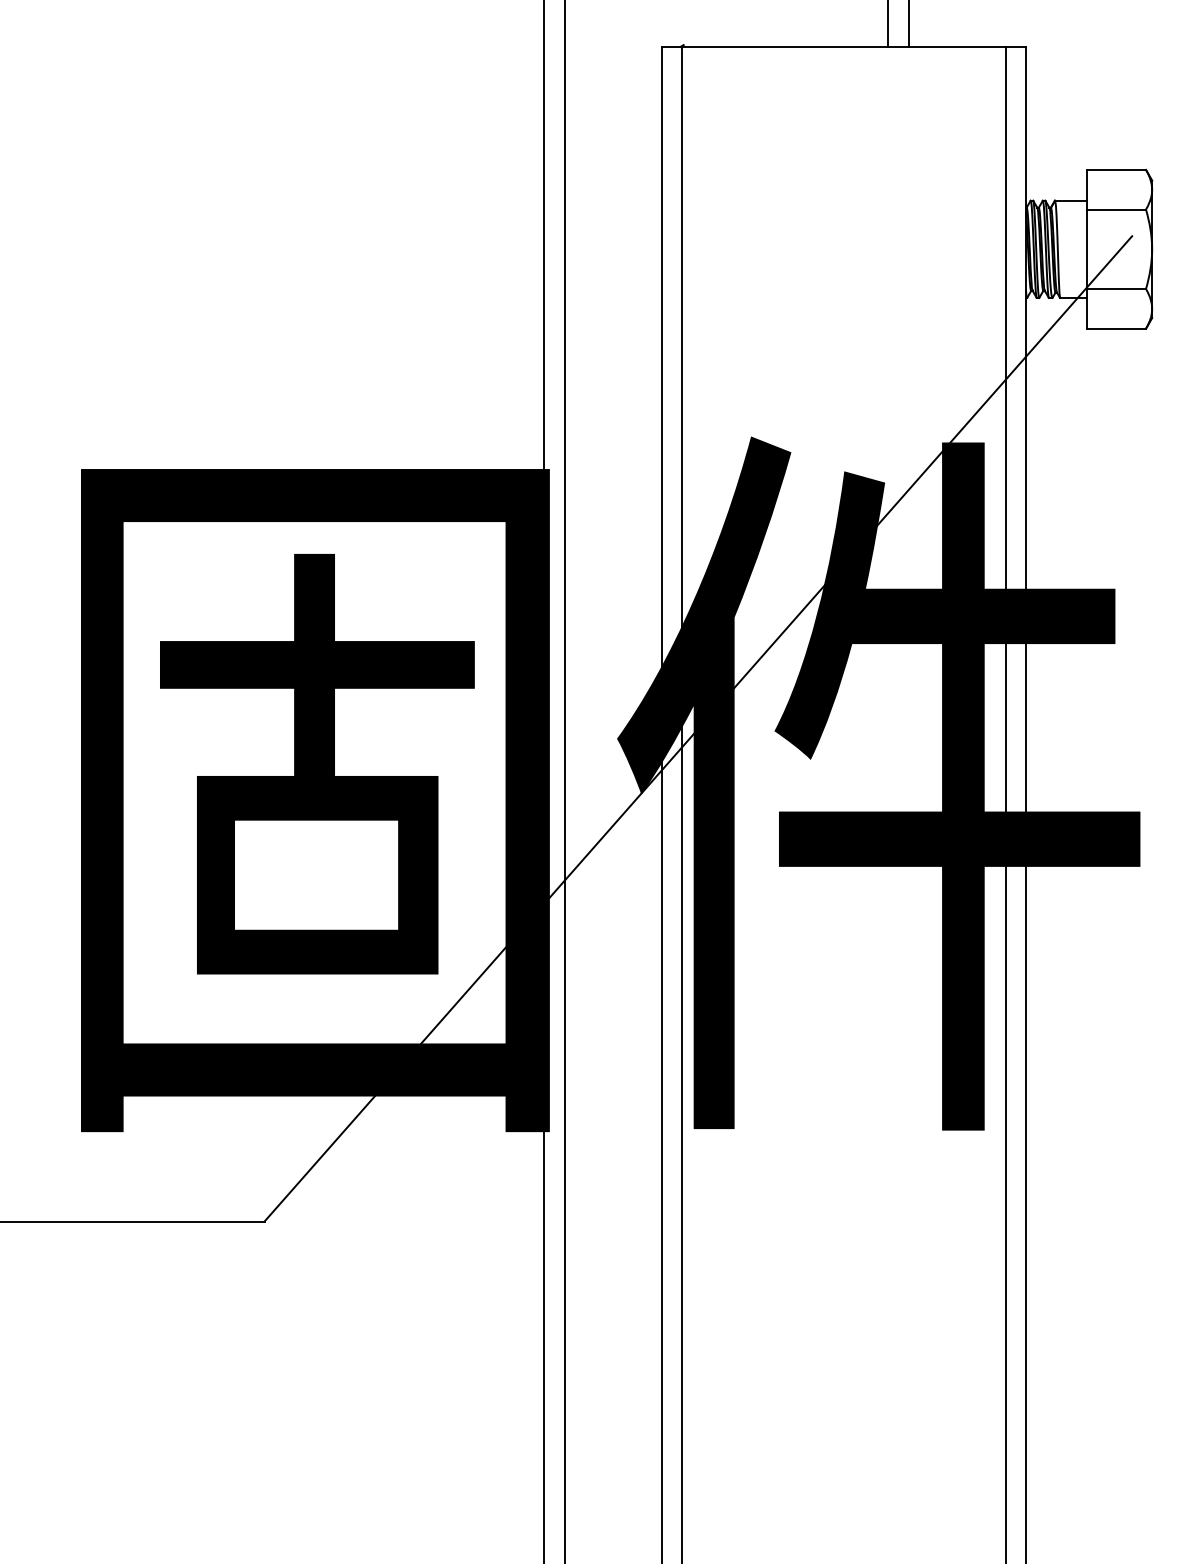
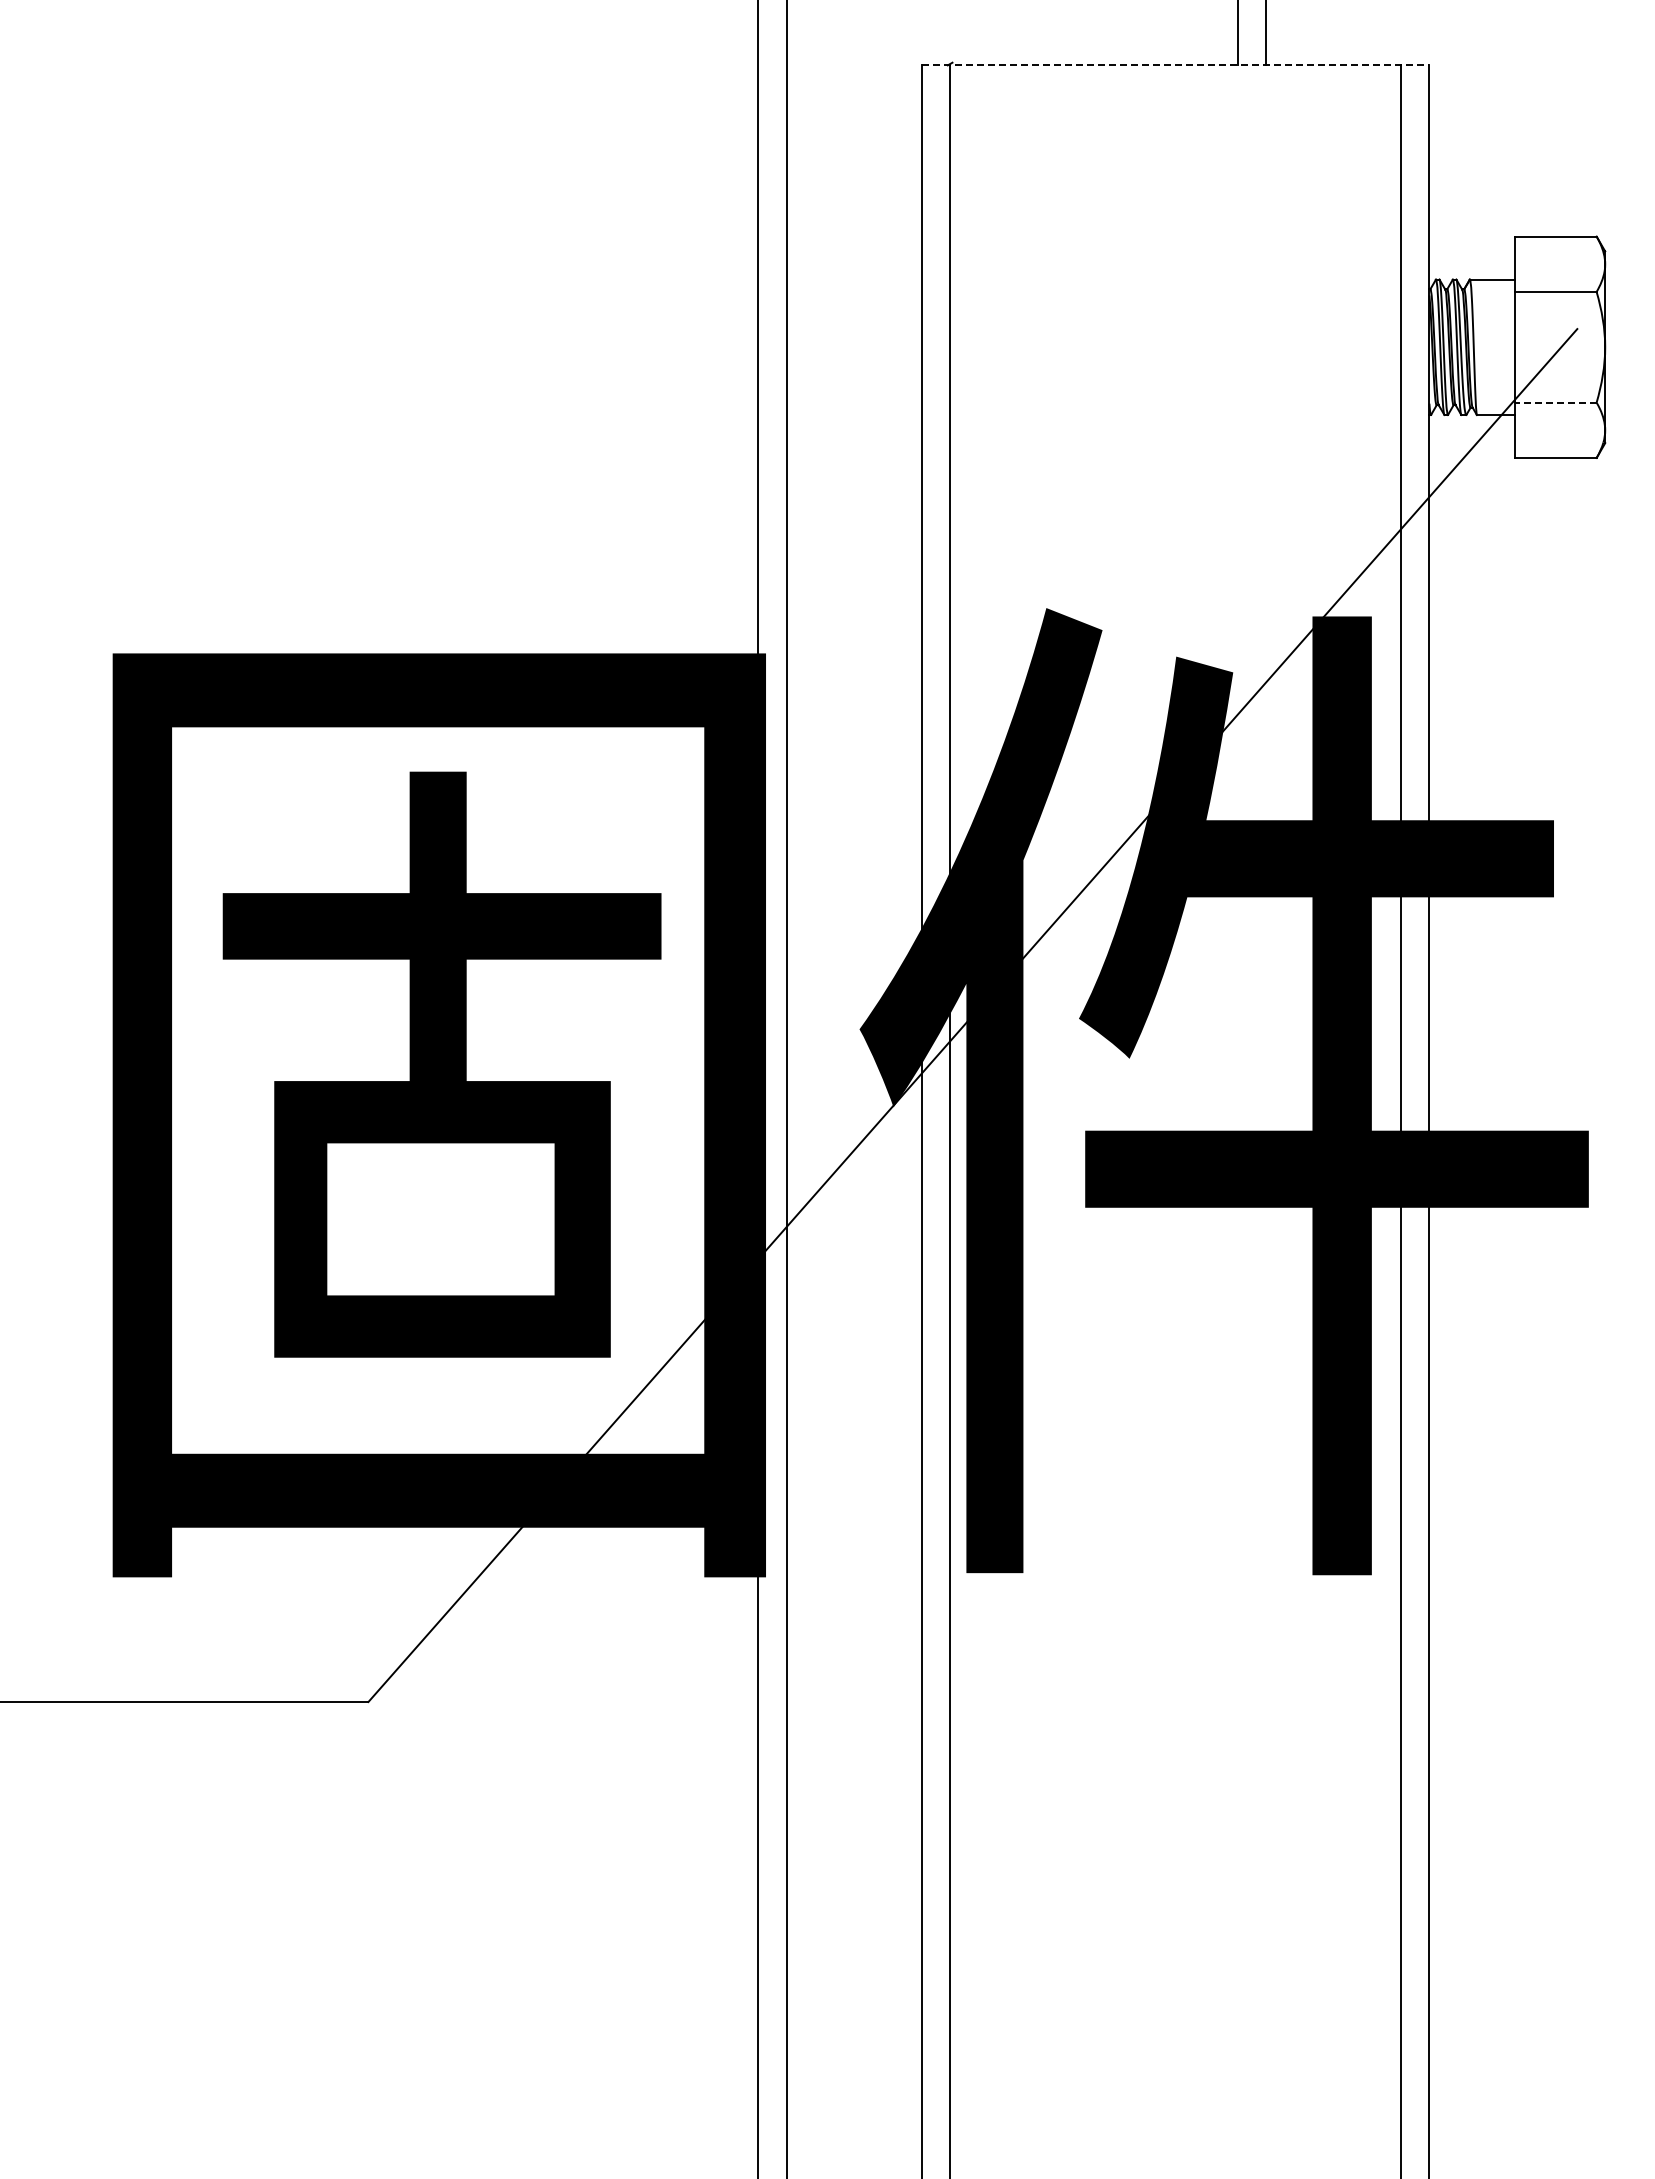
line: (843, 47) -> (1175, 65), solid -> dashed
line: (1116, 288) -> (1555, 402), solid -> dashed

